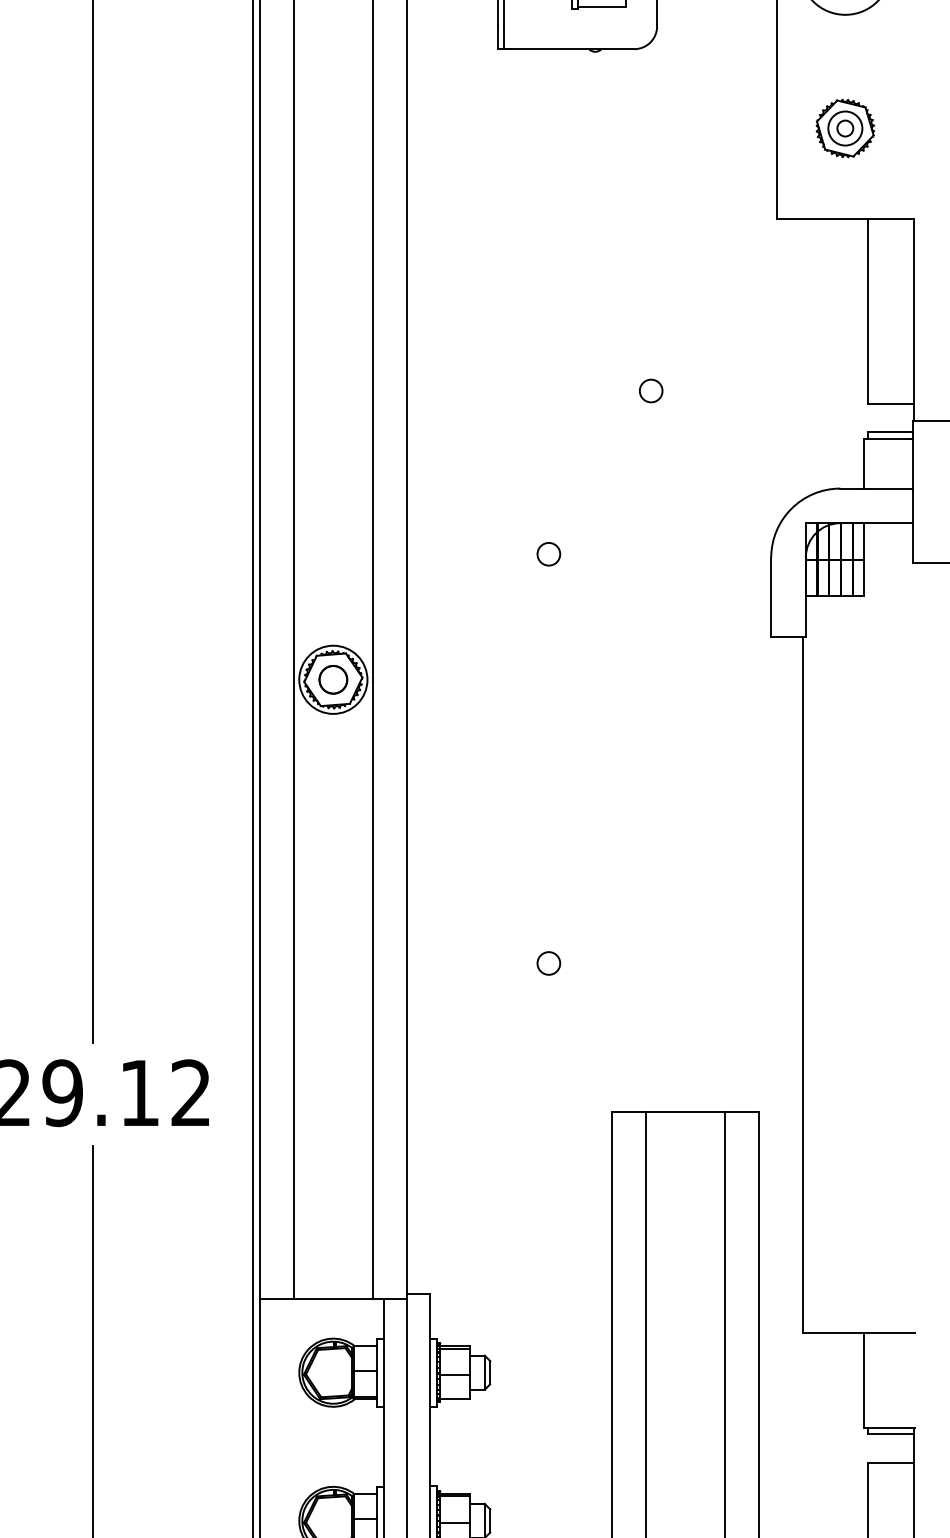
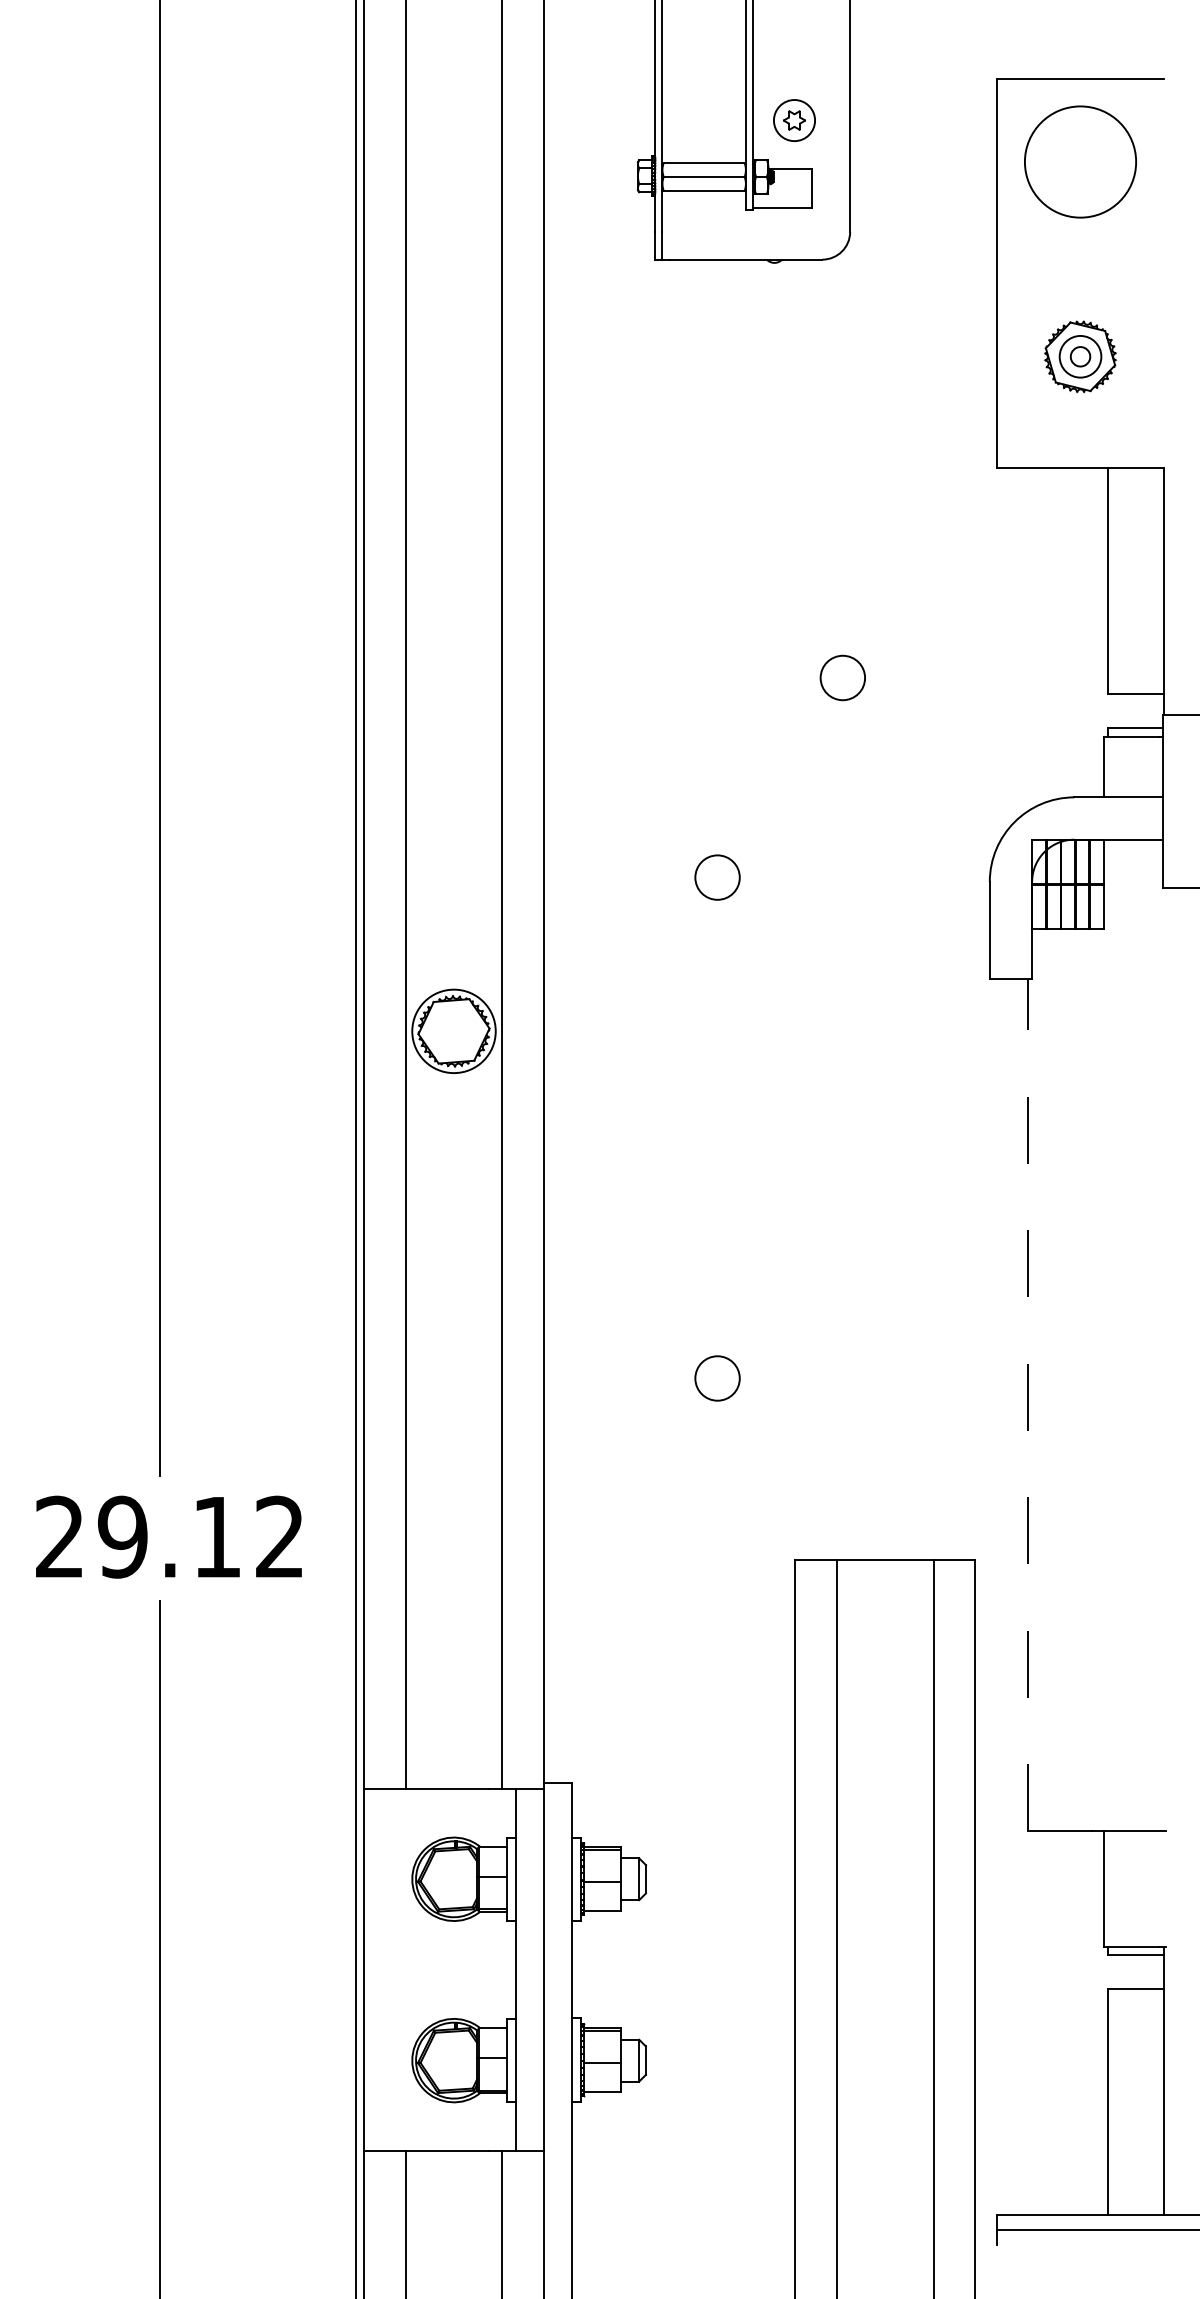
circle: (650, 390) -> (842, 677), size x1.6
circle: (548, 554) -> (717, 877), size x1.6
circle: (332, 679) -> (453, 1031), removed
circle: (548, 963) -> (717, 1378), size x1.6
line: (802, 984) -> (1028, 1404), solid -> dashed

